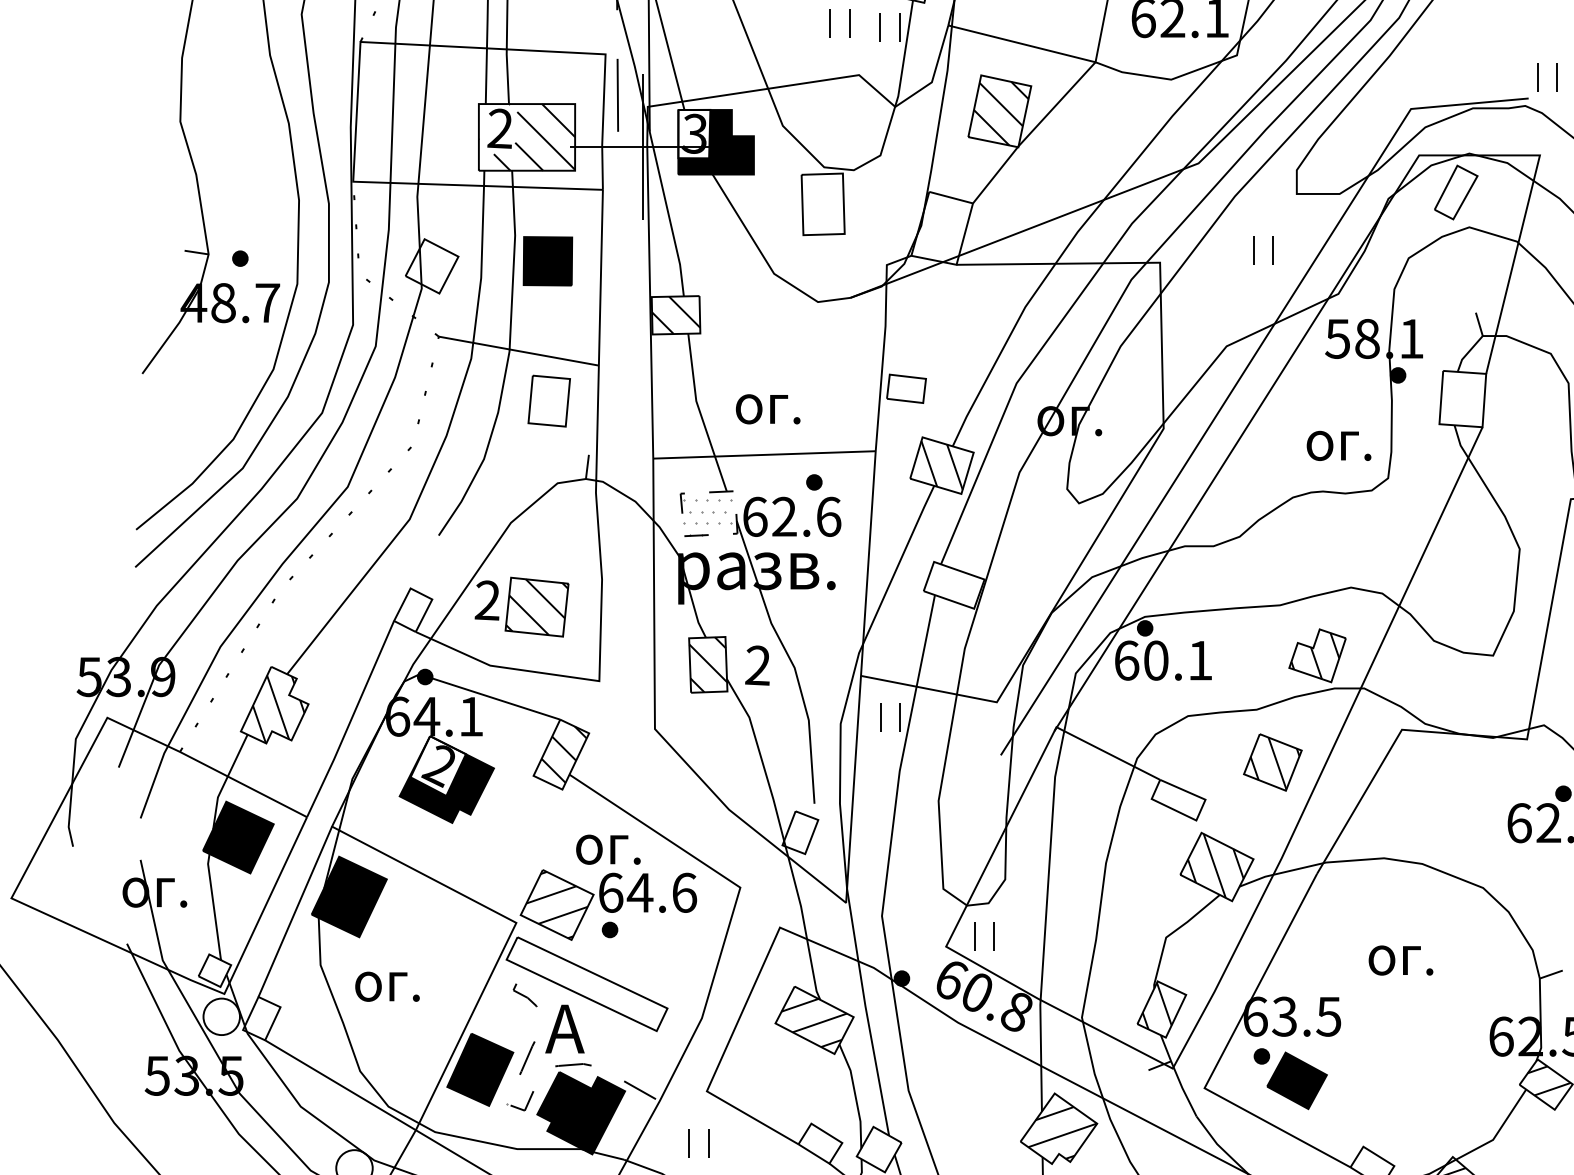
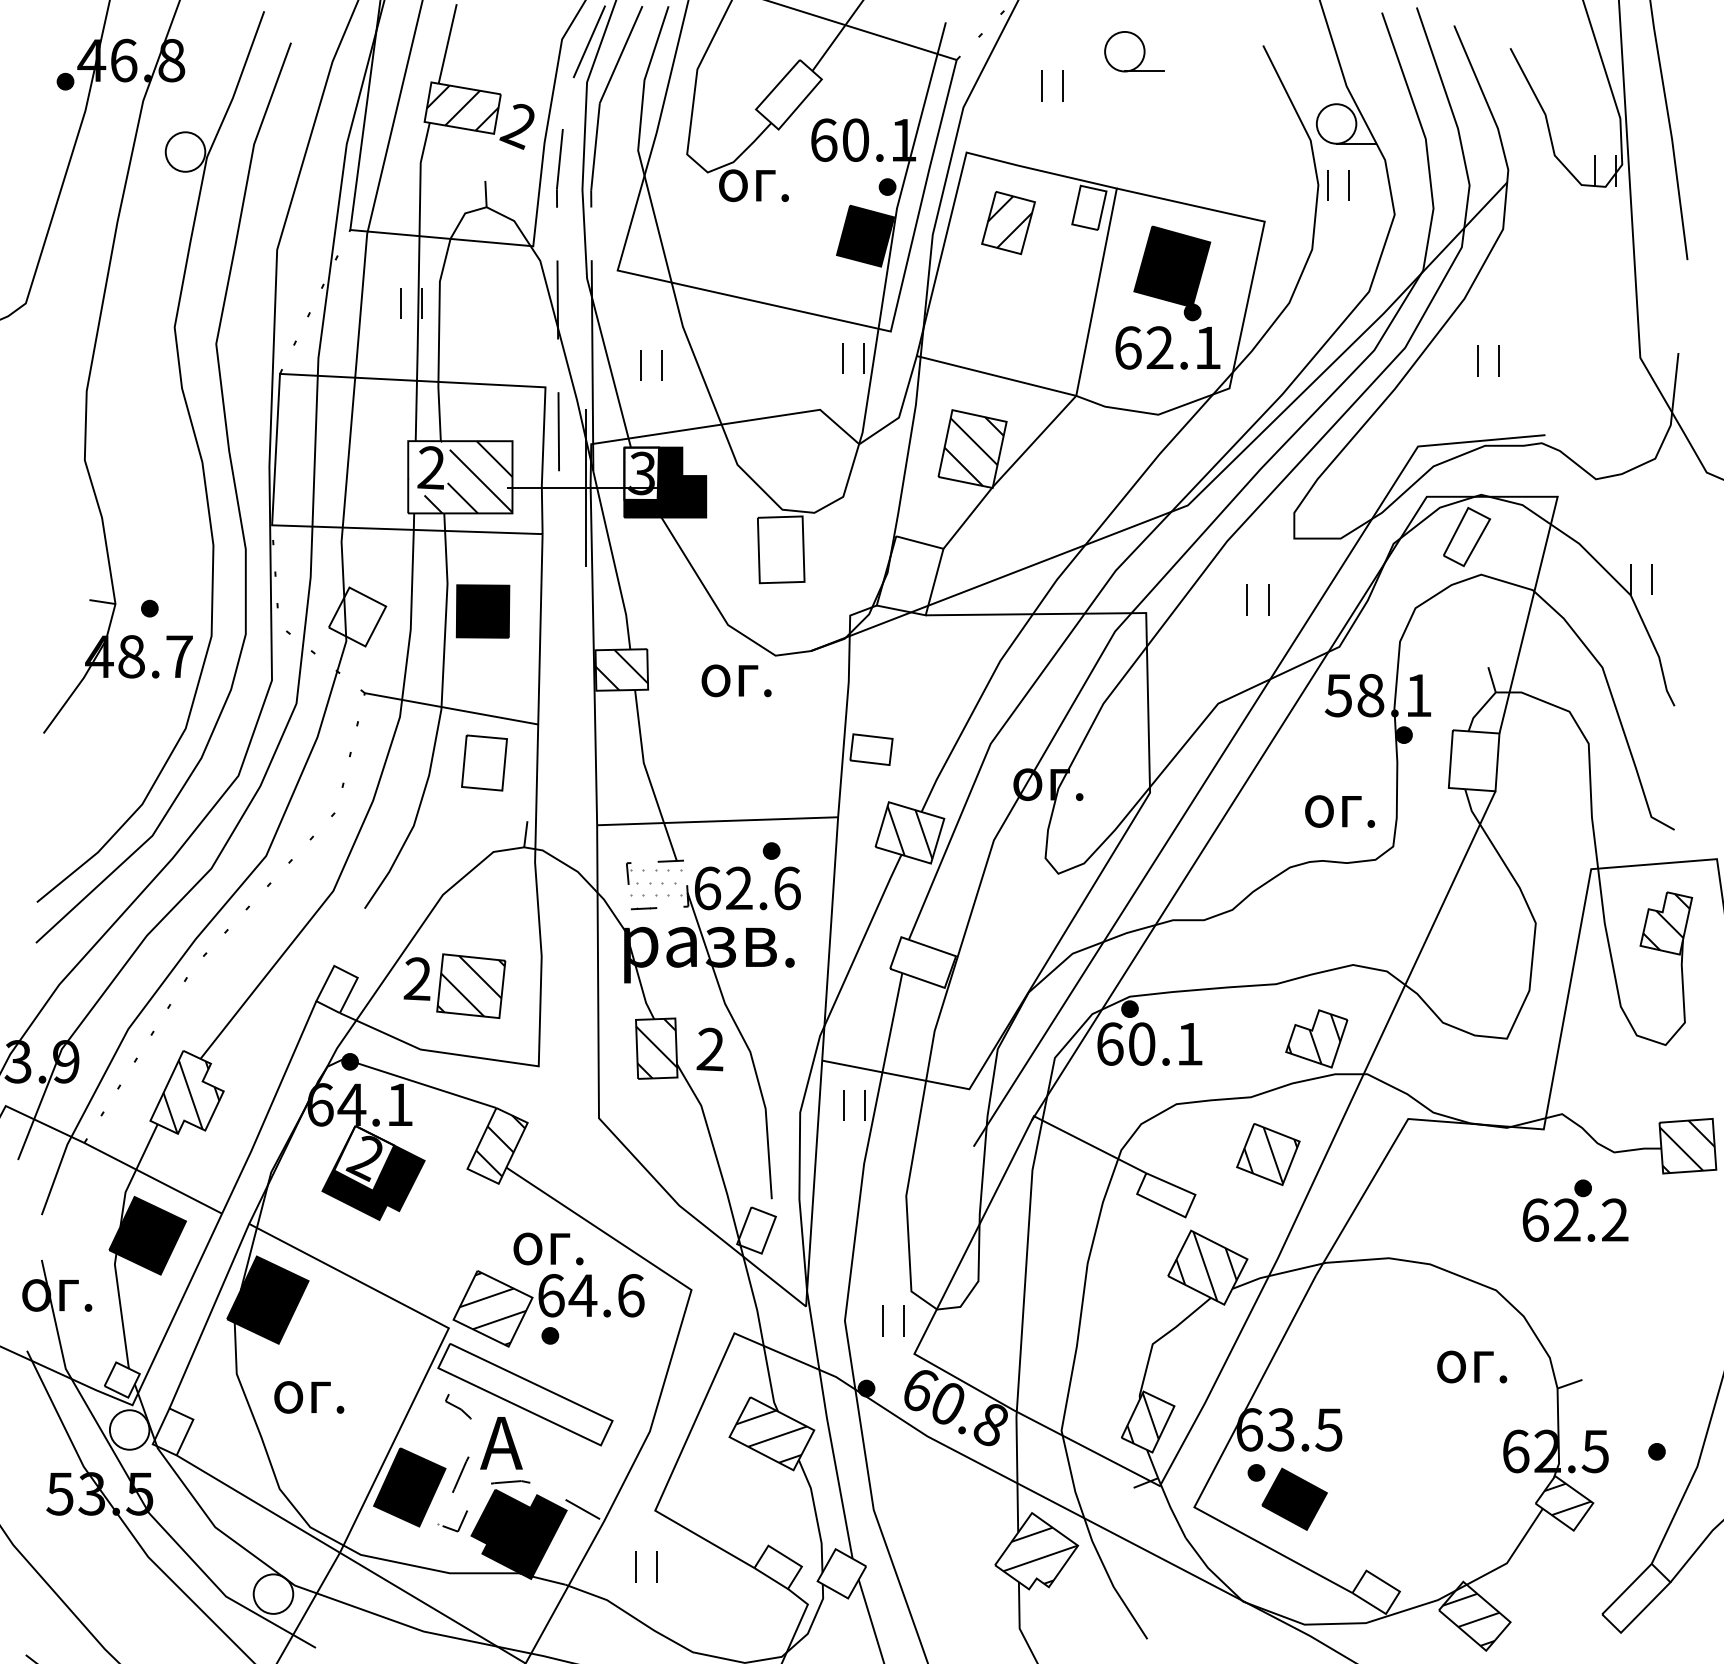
part: (830, 23) -> (641, 365), moved
part: (1538, 77) -> (1478, 360), moved
text: (768, 408) -> (736, 680), moved
part: (975, 936) -> (883, 1320), moved
text: (1401, 960) -> (1472, 1366), moved

